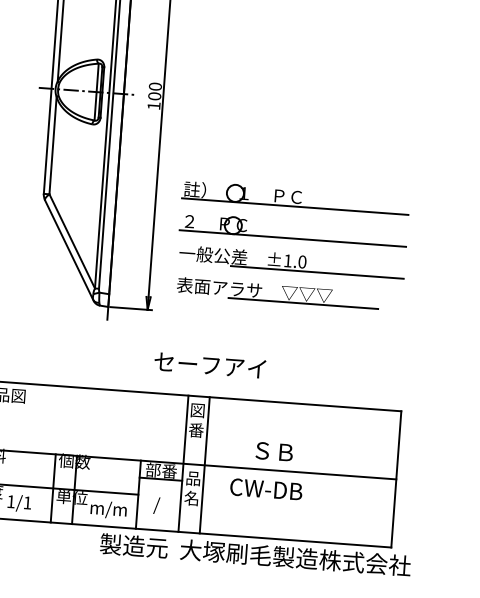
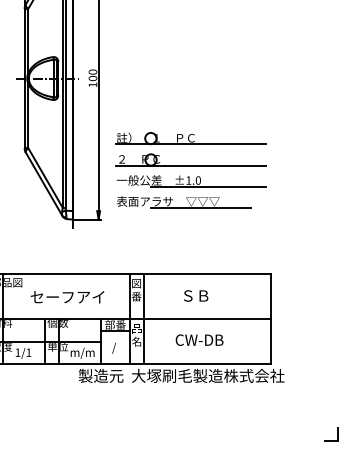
text: (210, 365) -> (67, 297), moved
text: (275, 451) -> (196, 295), moved
text: (266, 488) -> (199, 339), moved

